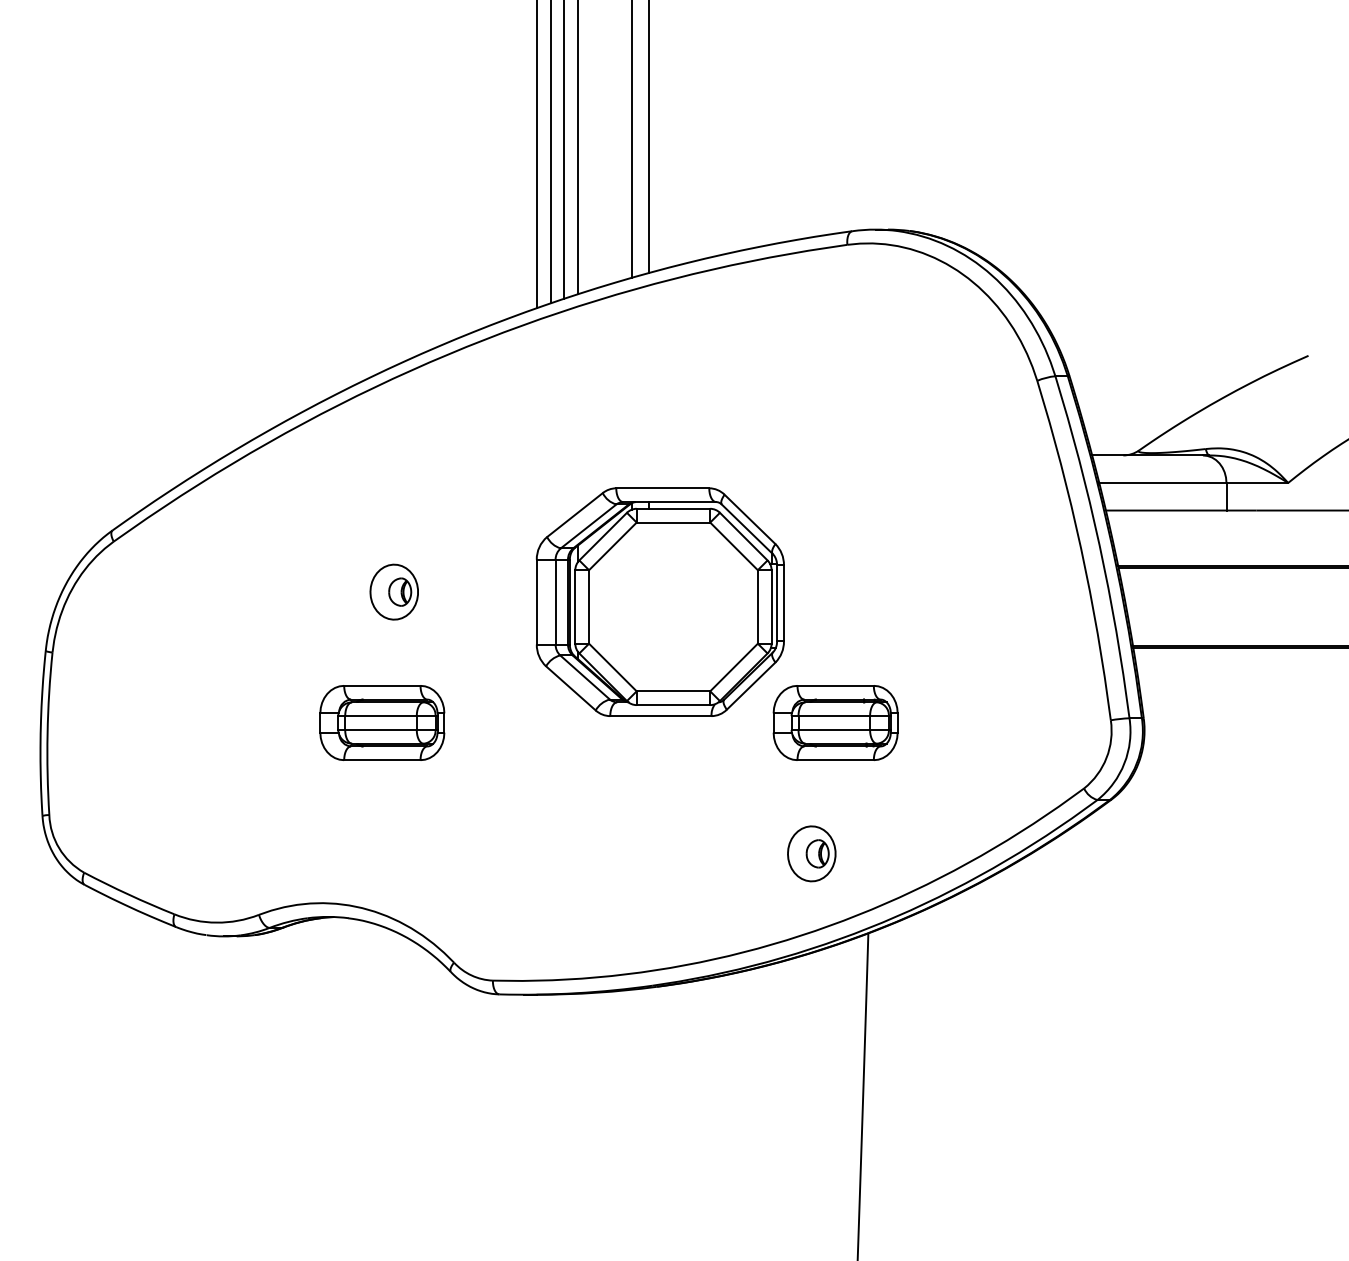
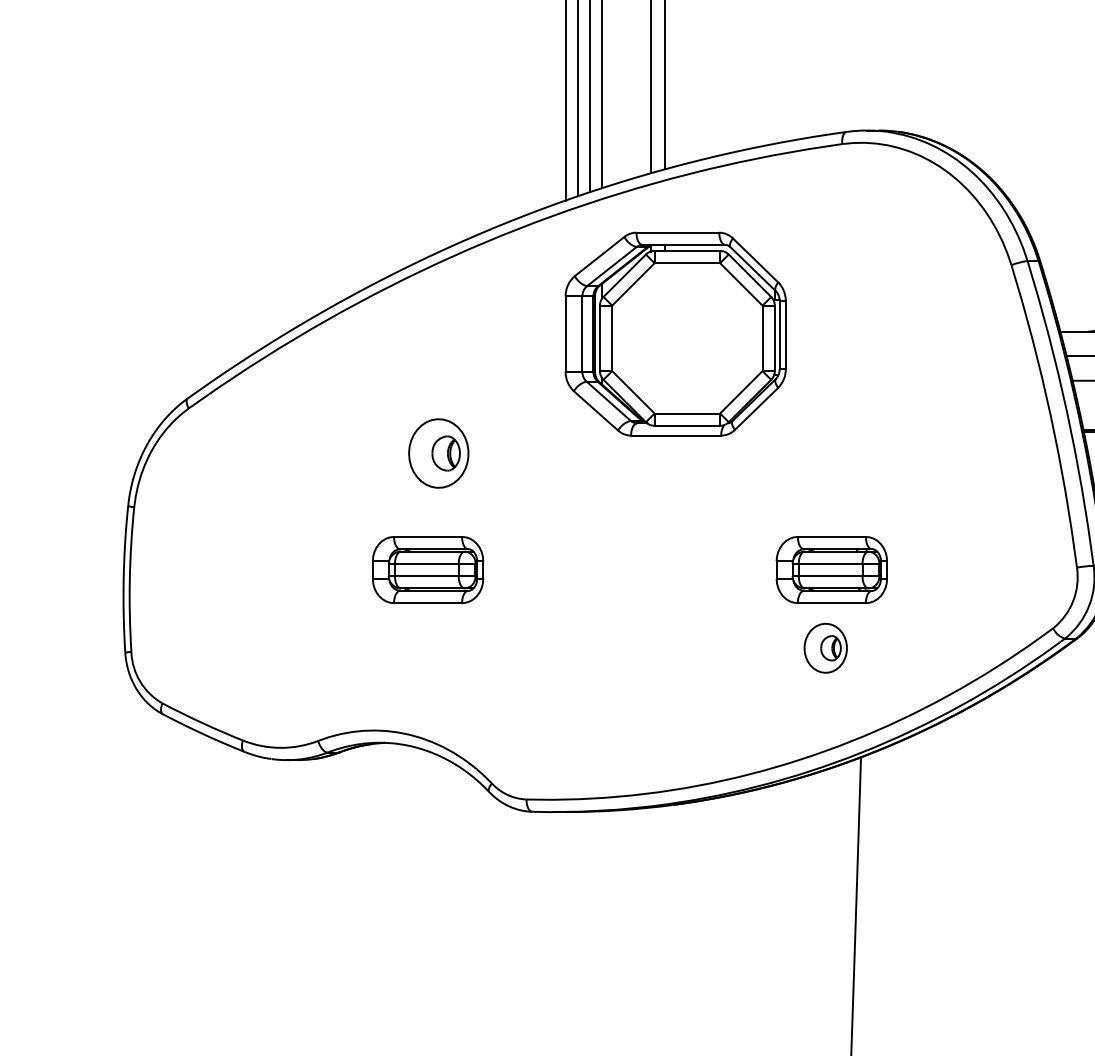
part: (393, 591) -> (437, 452), size x1.4
part: (659, 601) -> (674, 333), moved
part: (811, 853) -> (825, 647), moved

